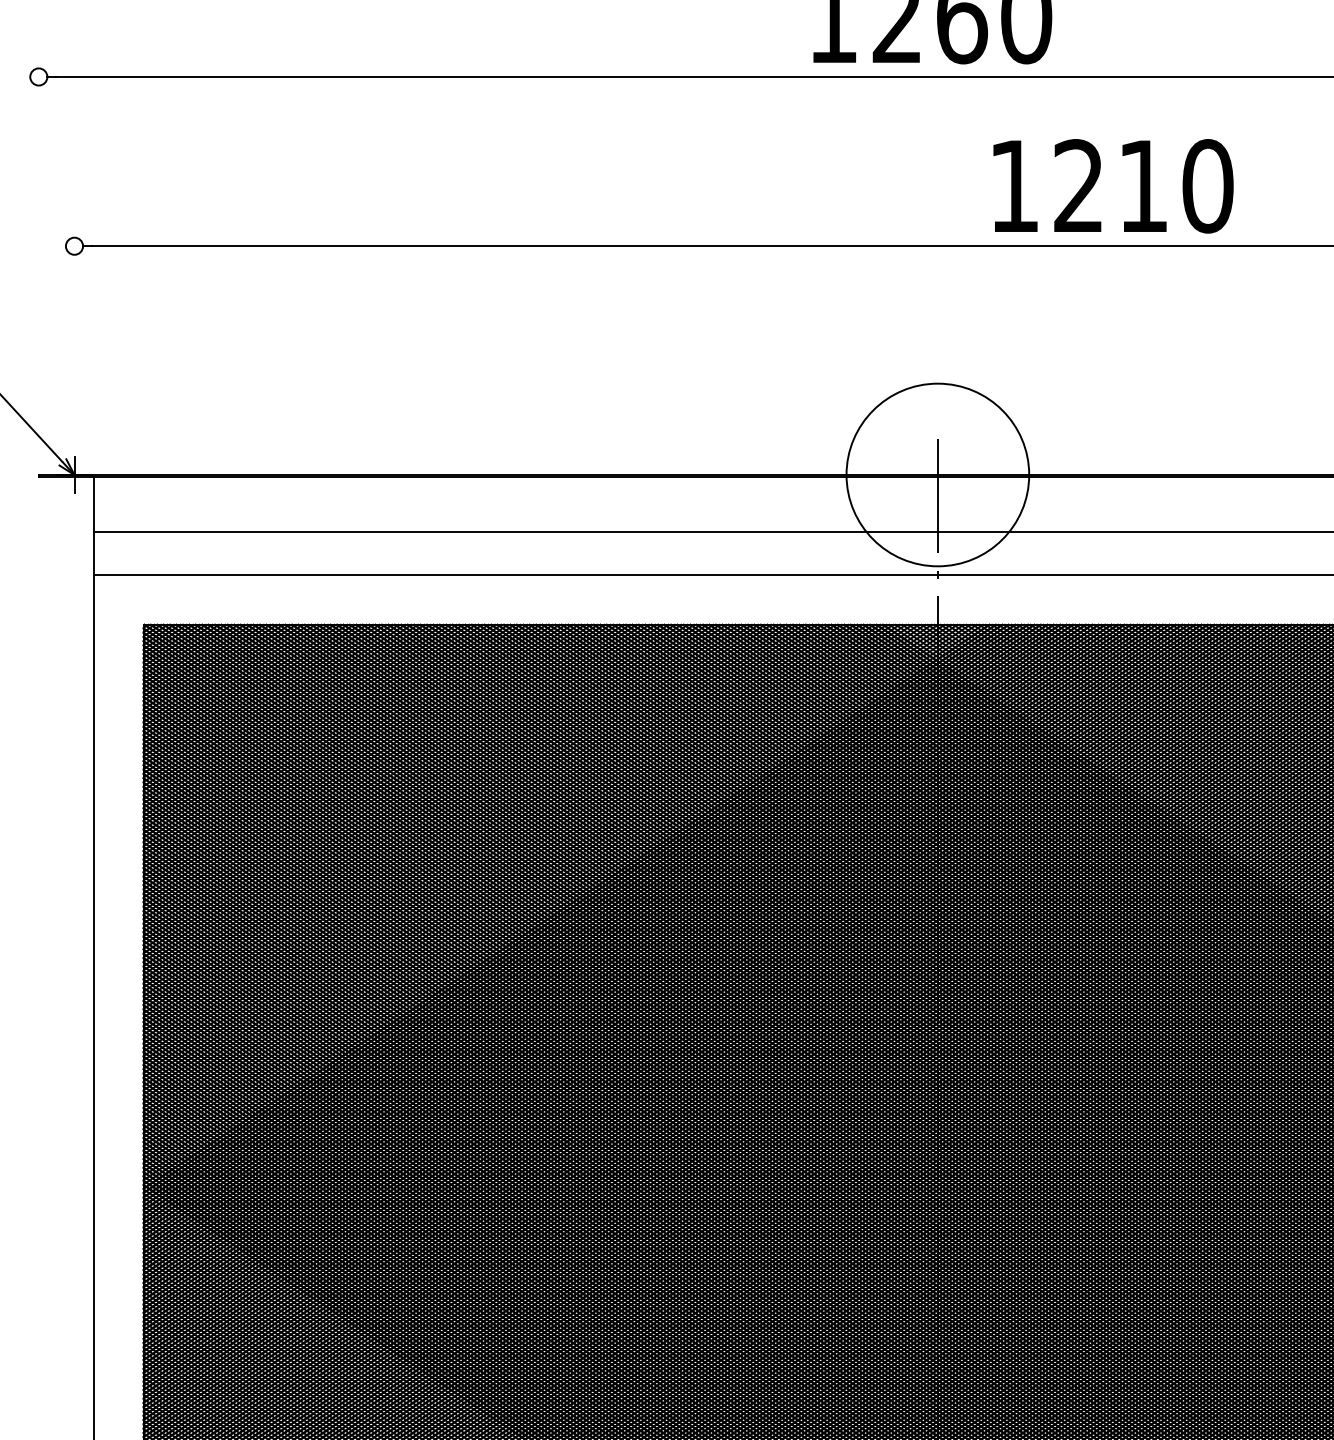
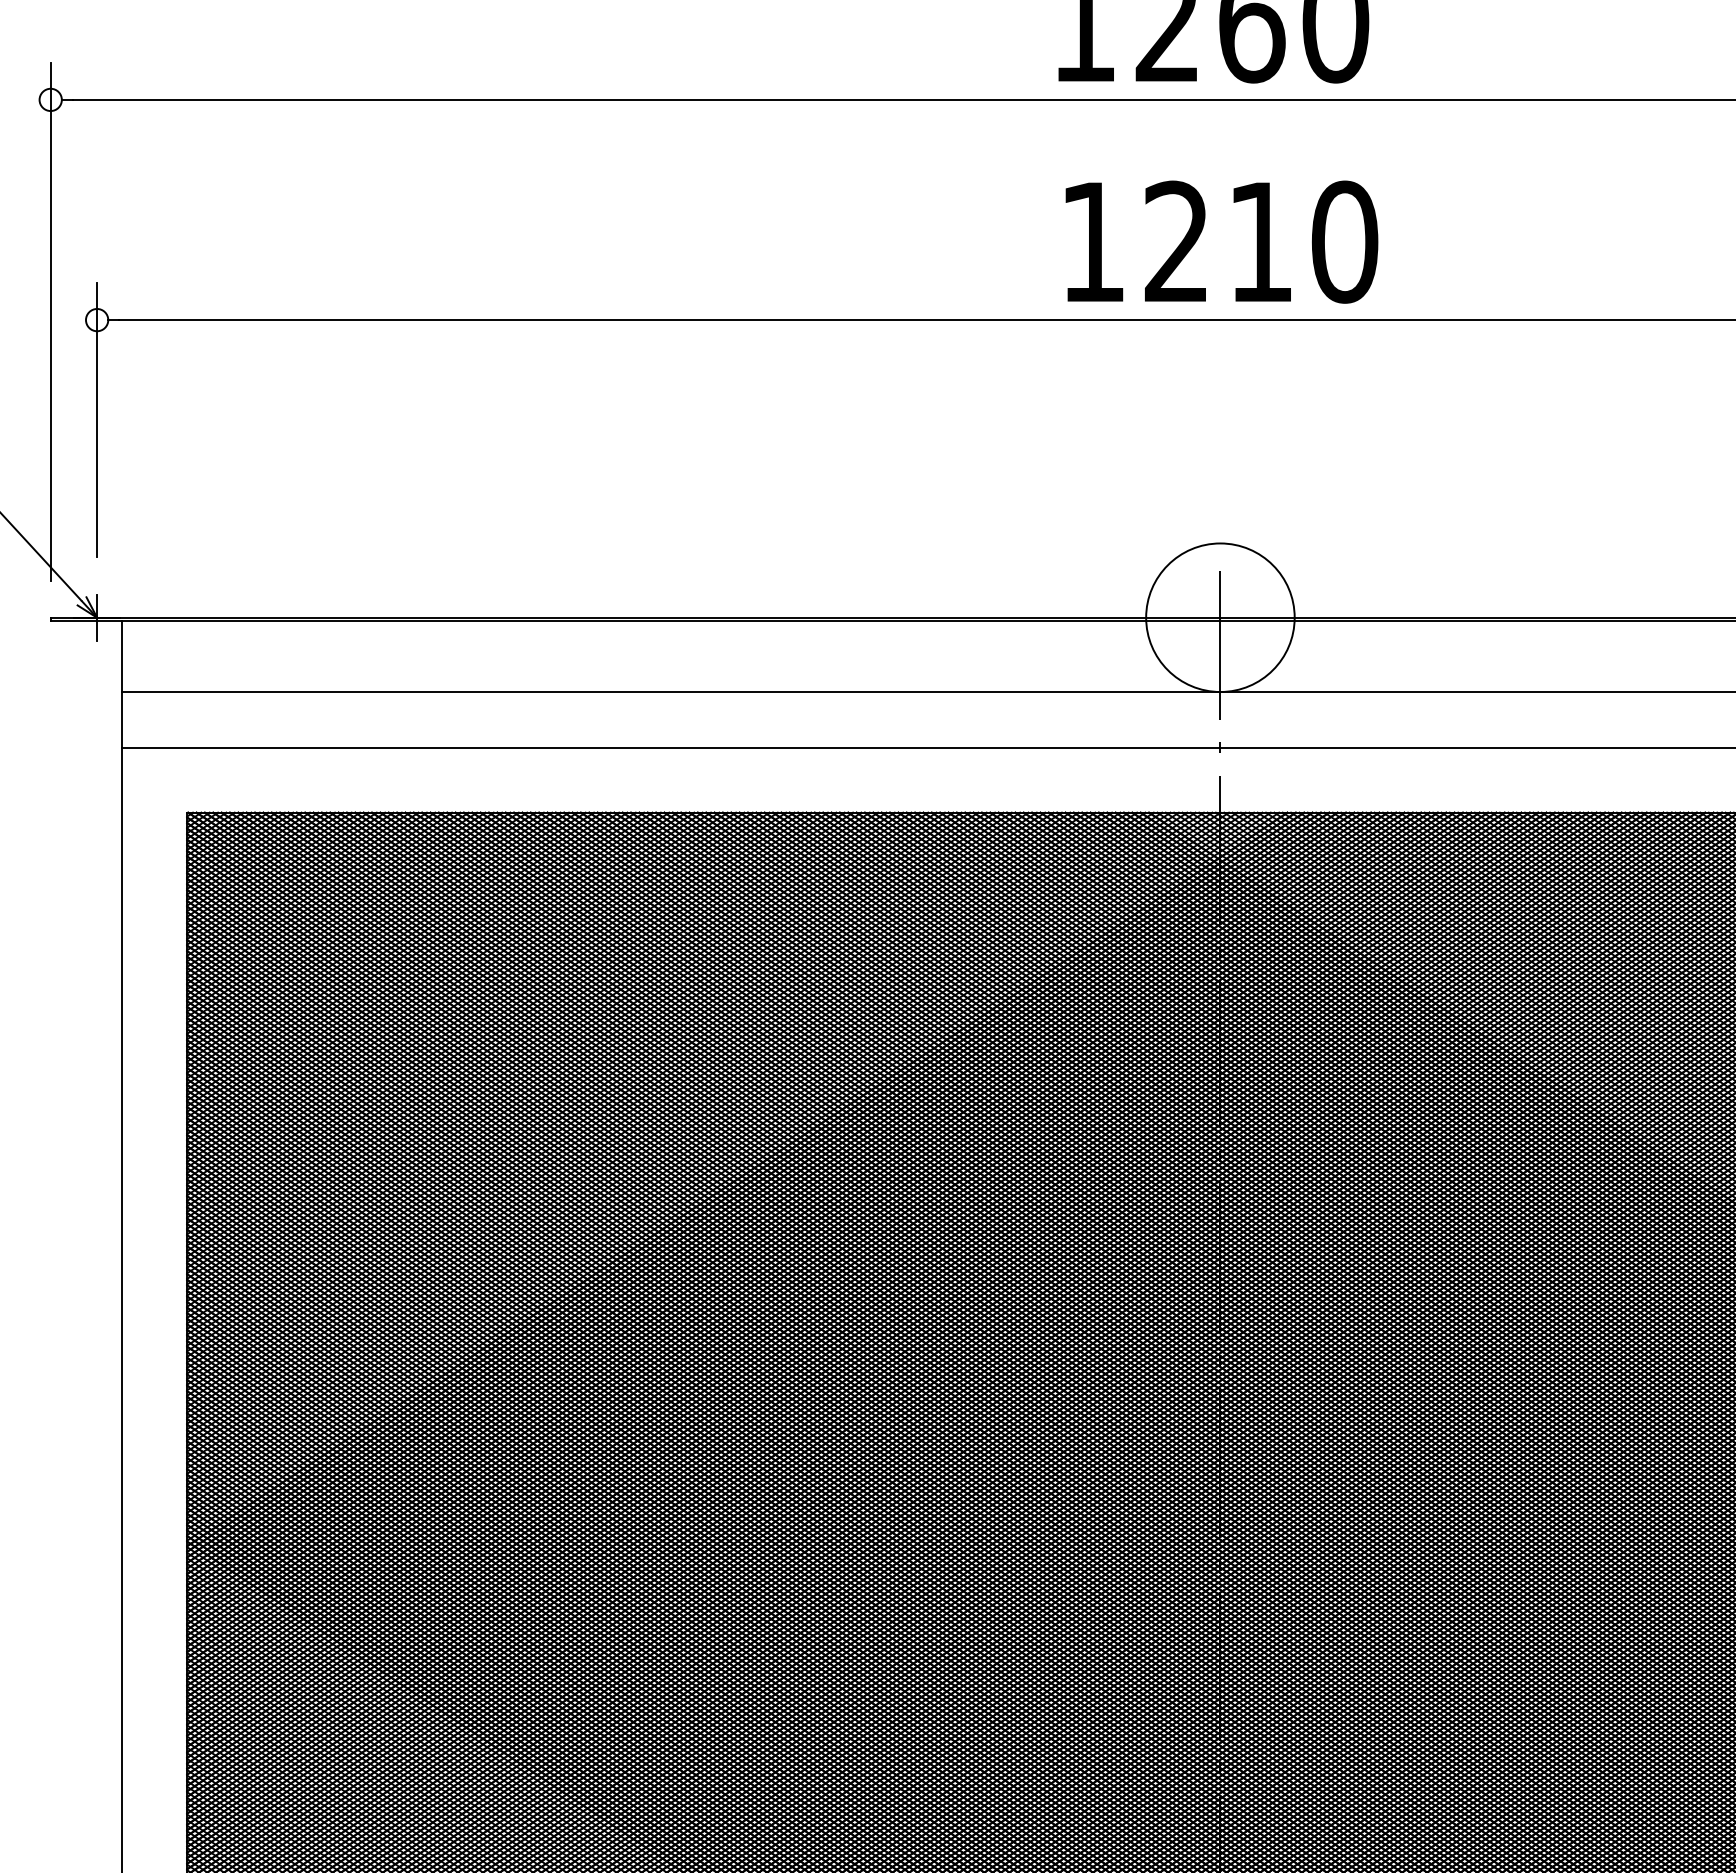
text: (1113, 185) -> (1221, 241), moved
line: (38, 247) -> (50, 321), added
line: (74, 322) -> (97, 419), added
circle: (937, 474) -> (1220, 617), size x0.62

